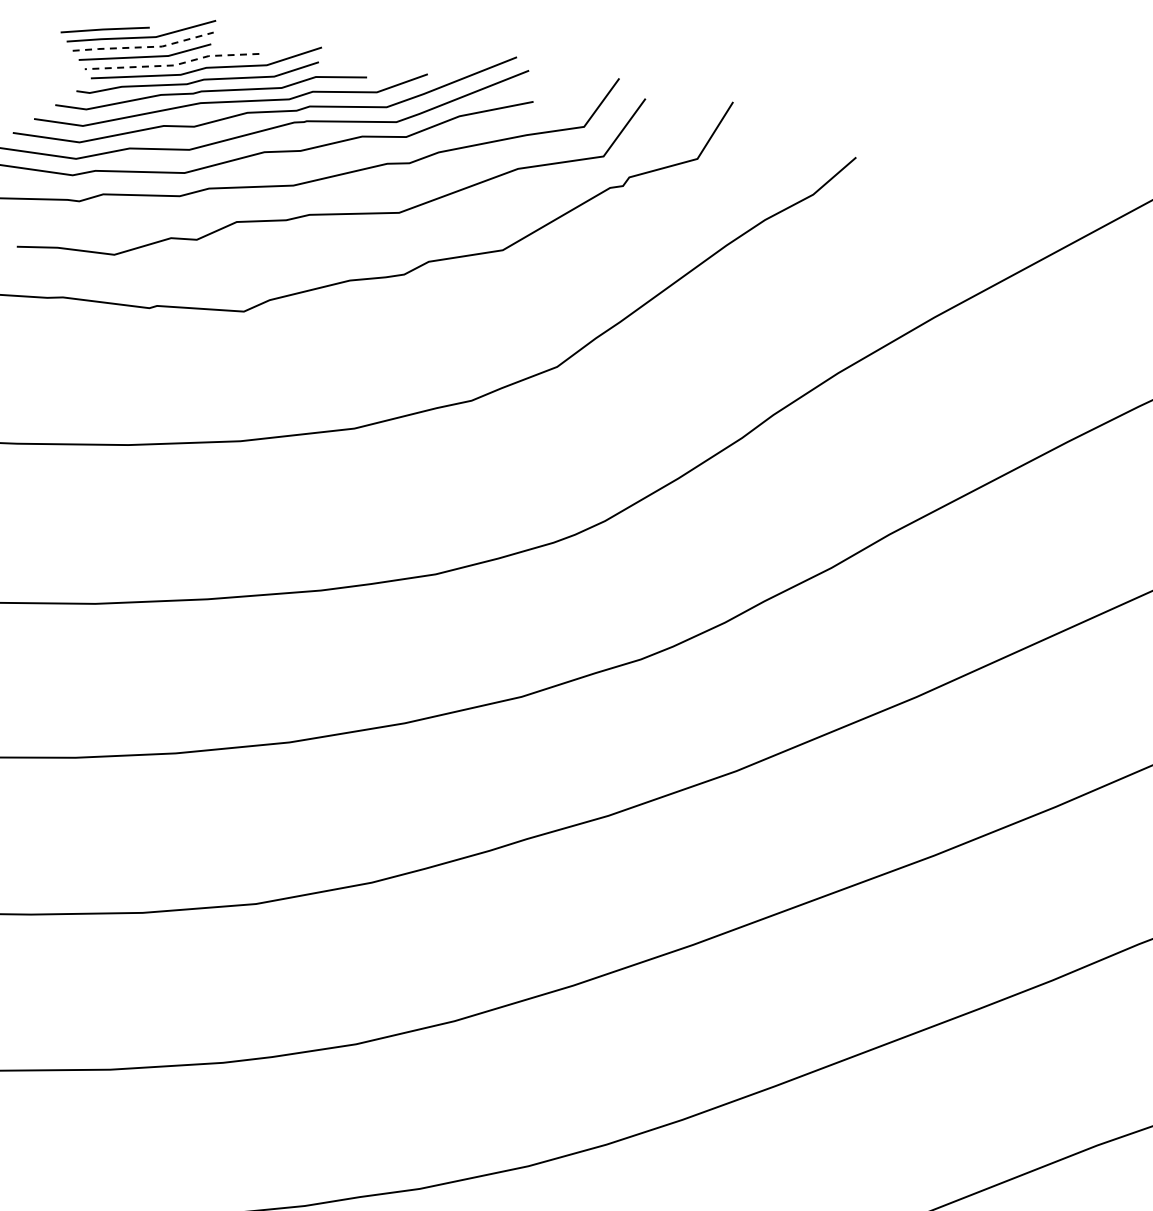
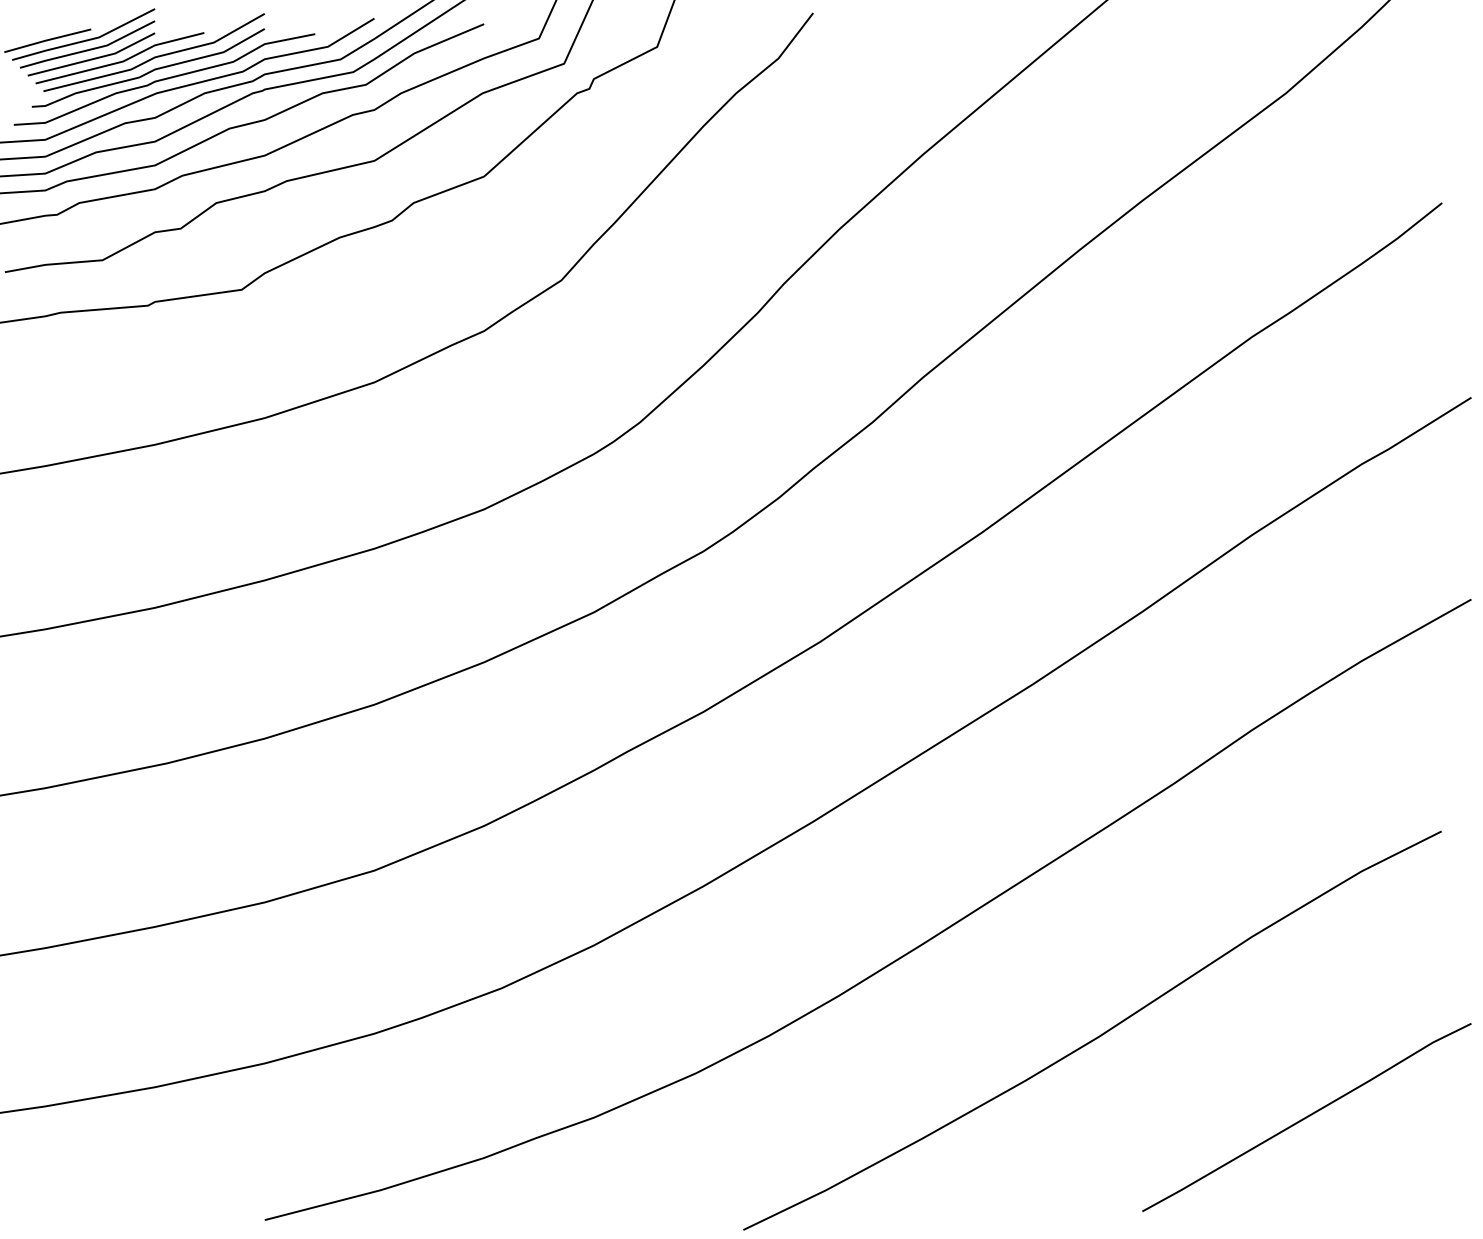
line: (144, 46) -> (89, 49), dashed -> solid
line: (173, 65) -> (122, 61), dashed -> solid

